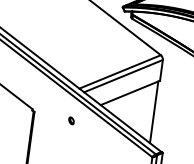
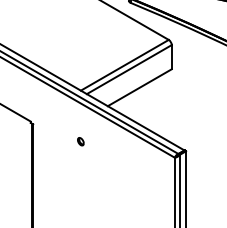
line: (153, 112) -> (169, 106), removed
part: (71, 120) -> (80, 141), moved

